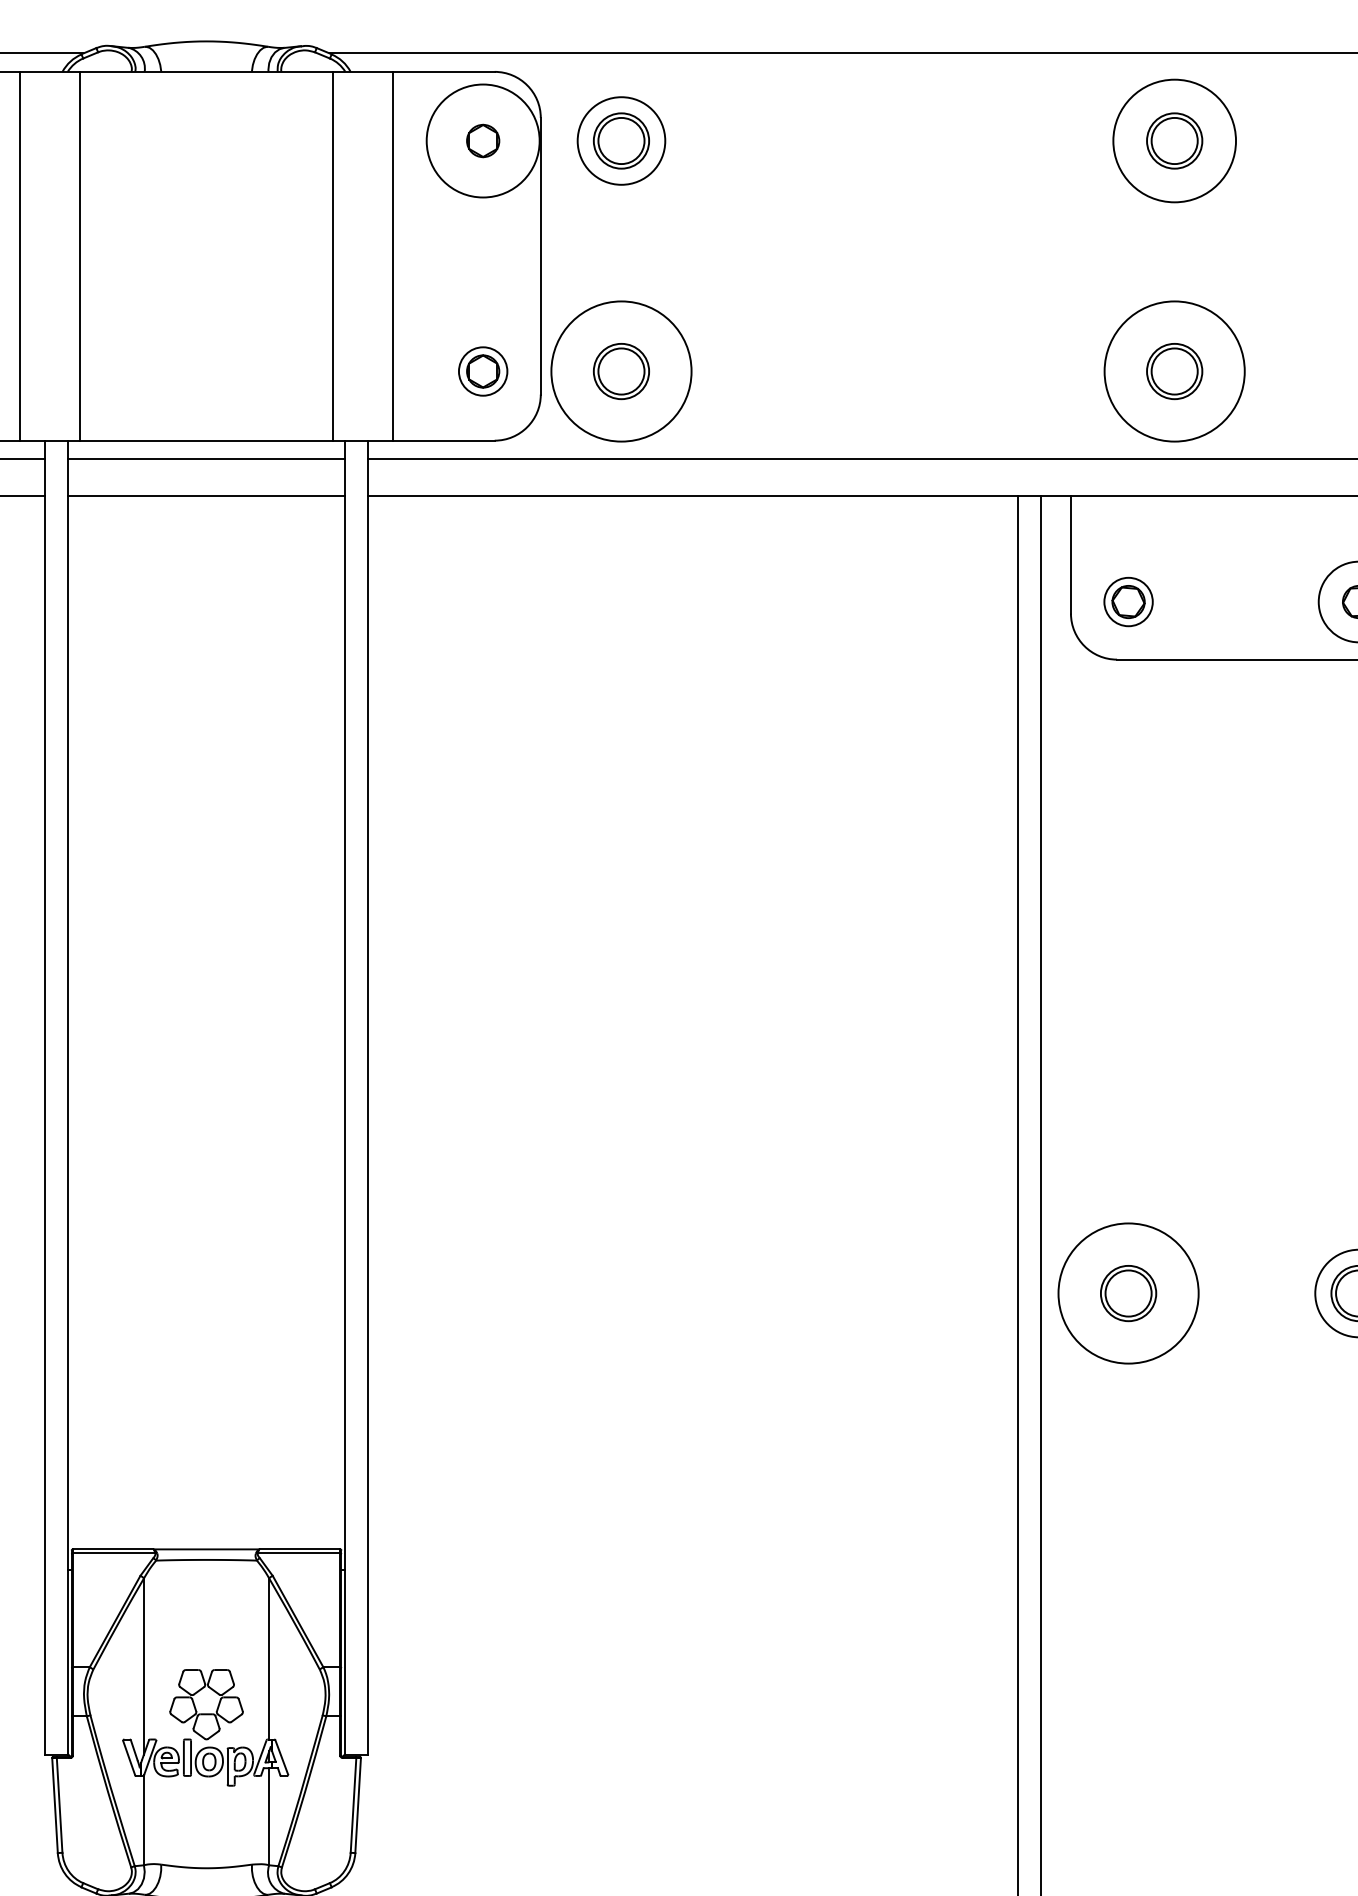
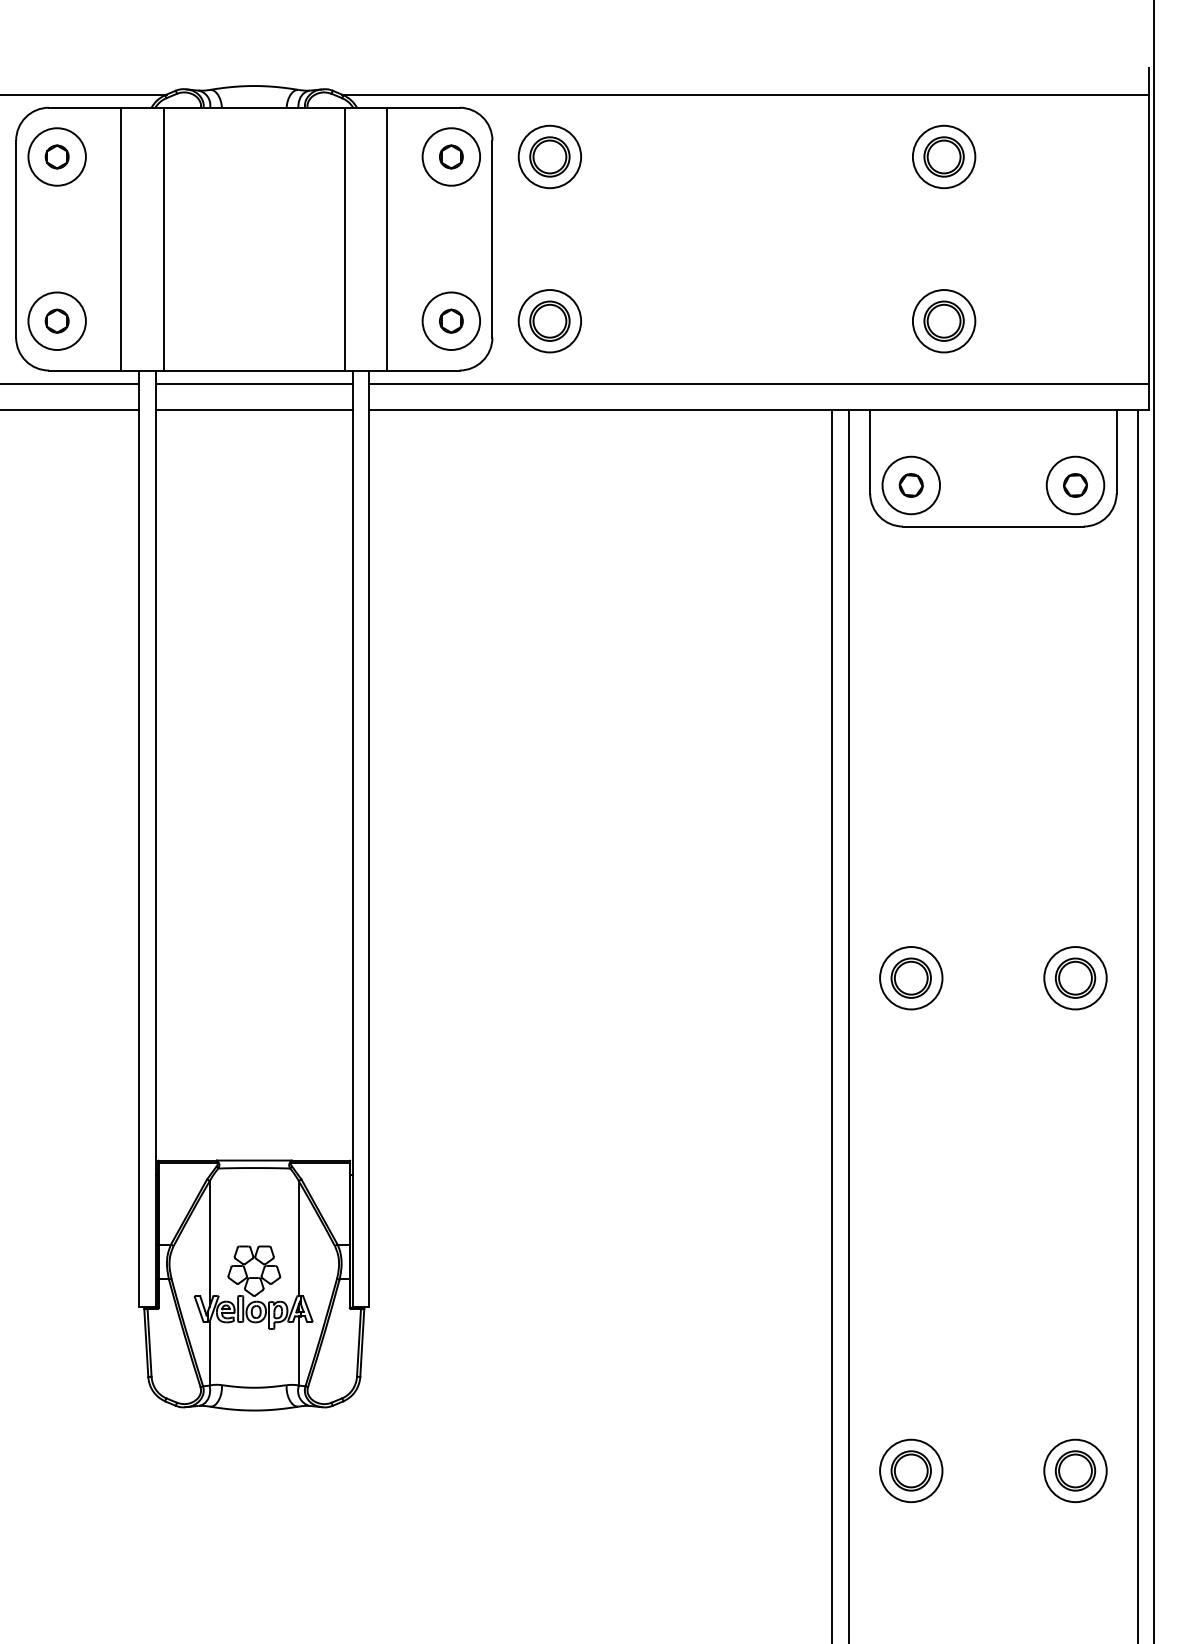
circle: (483, 140) -> (451, 156), size x0.71
circle: (1173, 140) -> (943, 156), size x0.71
circle: (483, 370) -> (451, 320), size x1.67
circle: (620, 371) -> (549, 321), size x0.62
circle: (1173, 371) -> (943, 321), size x0.62
circle: (1128, 602) -> (911, 485), size x1.67
circle: (1128, 1293) -> (911, 978), size x0.62

